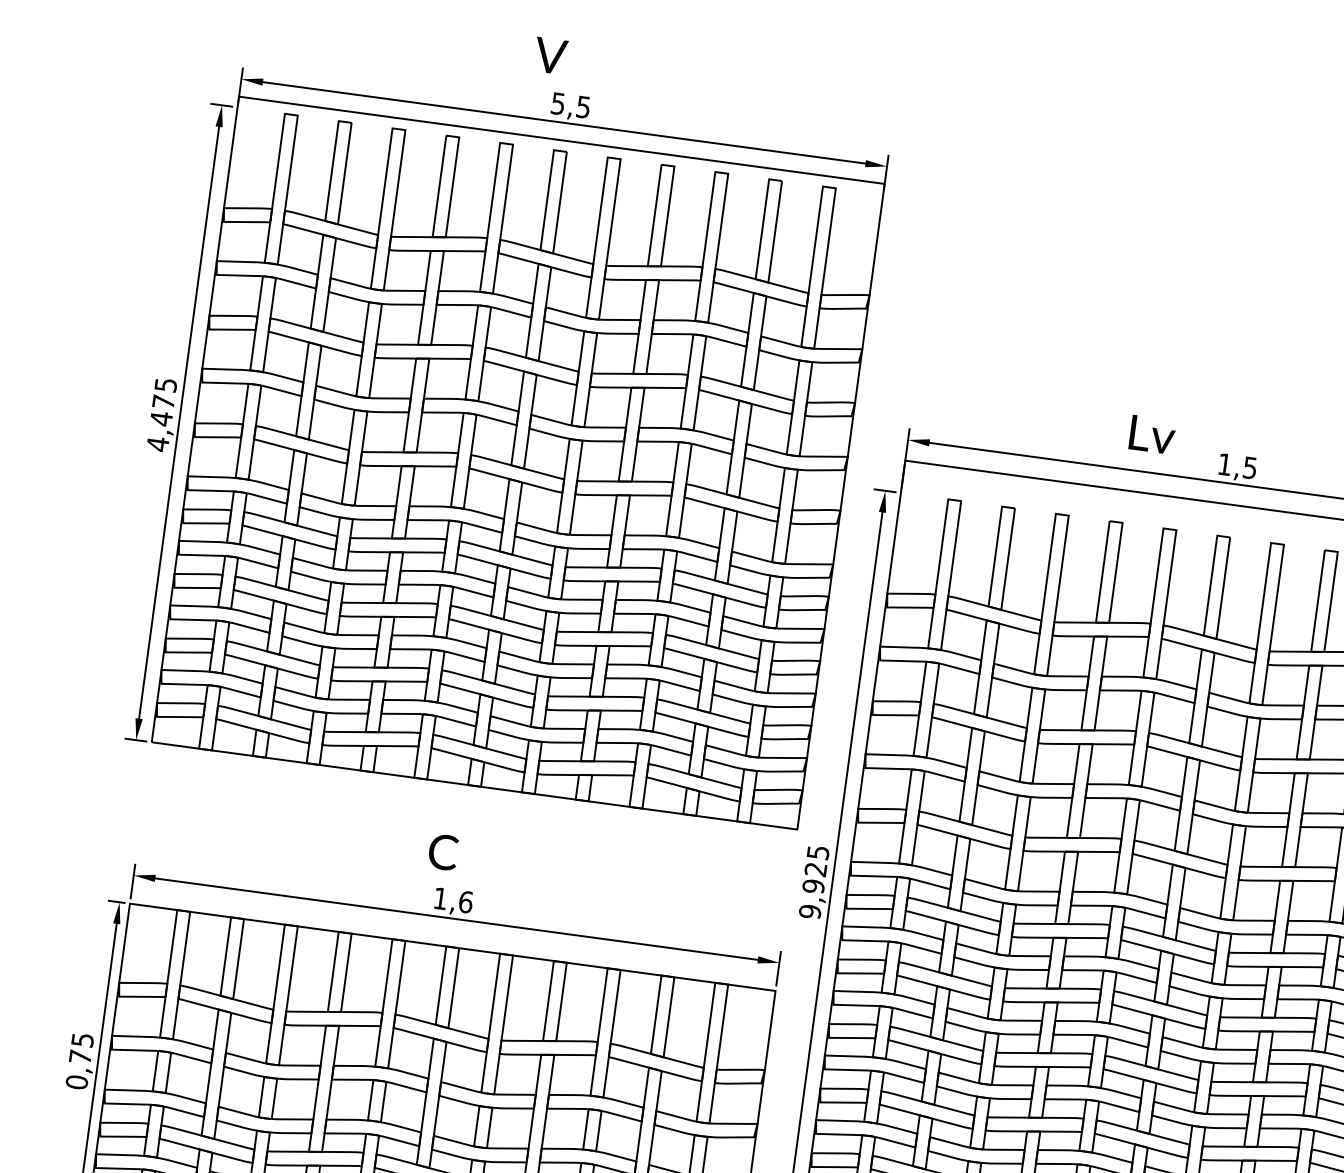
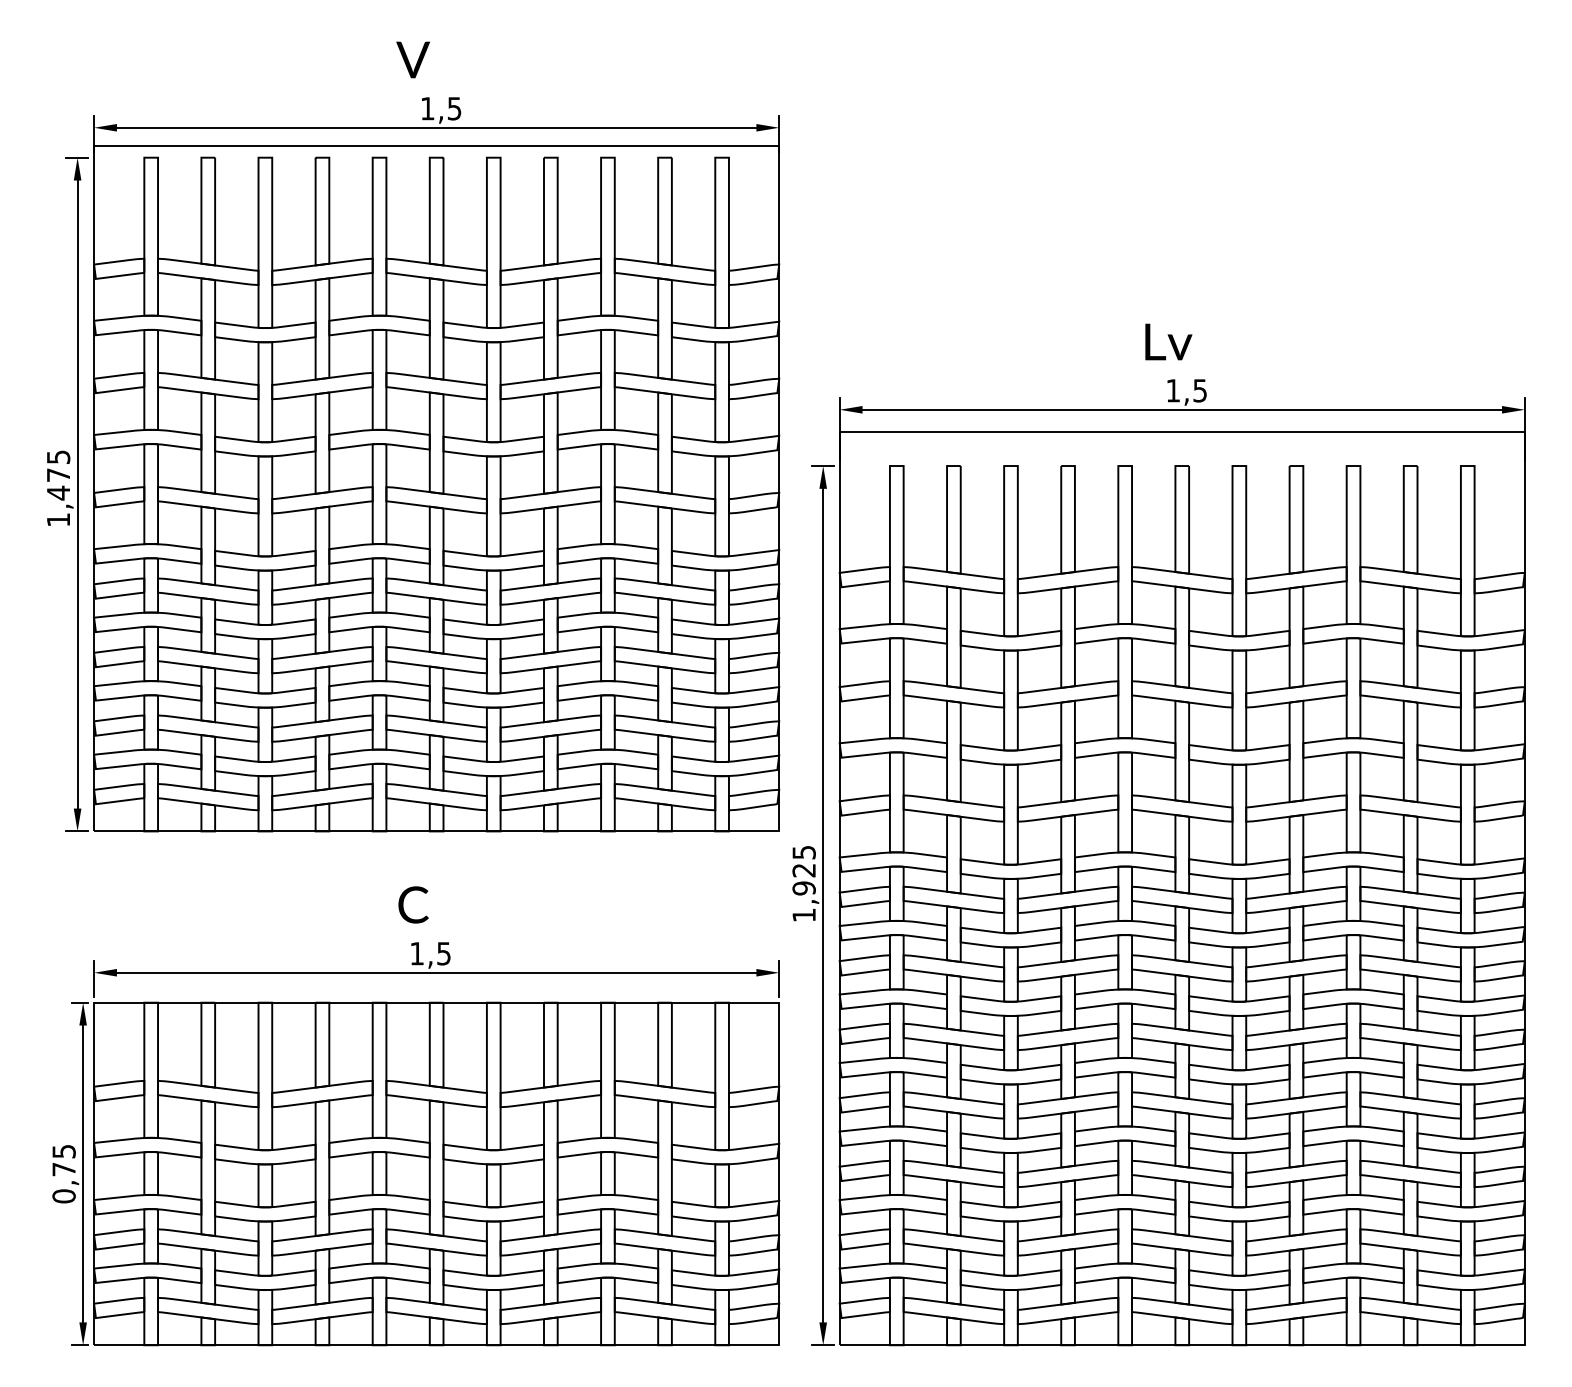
text: (558, 103) -> (427, 108), 5,5 -> 1,5
text: (1152, 434) -> (1168, 341), moved
text: (157, 443) -> (58, 519), 4,475 -> 1,475
text: (466, 901) -> (444, 953), 1,6 -> 1,5
text: (809, 911) -> (803, 915), 9,925 -> 1,925

